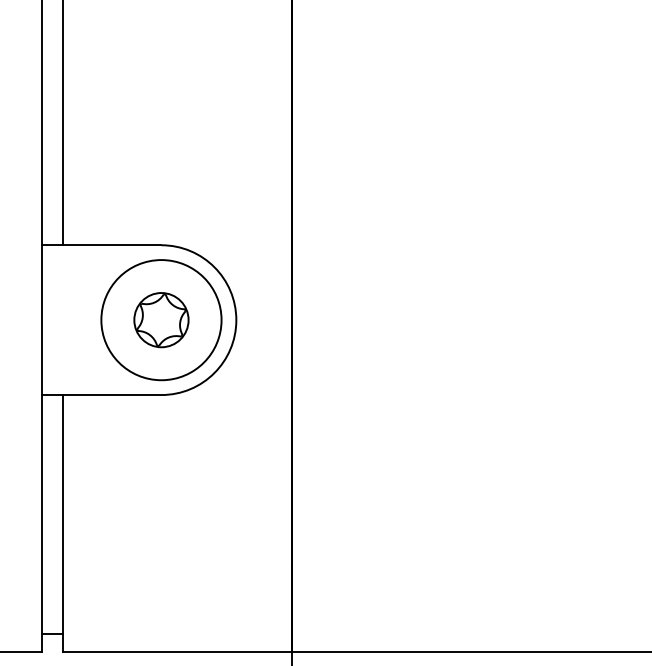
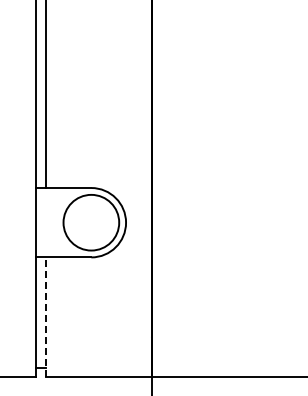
part: (159, 319) -> (90, 222), removed
line: (62, 524) -> (45, 317), solid -> dashed

